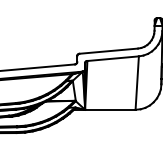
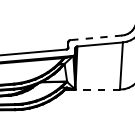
line: (108, 51) -> (96, 38), solid -> dashed
line: (109, 109) -> (96, 89), solid -> dashed

